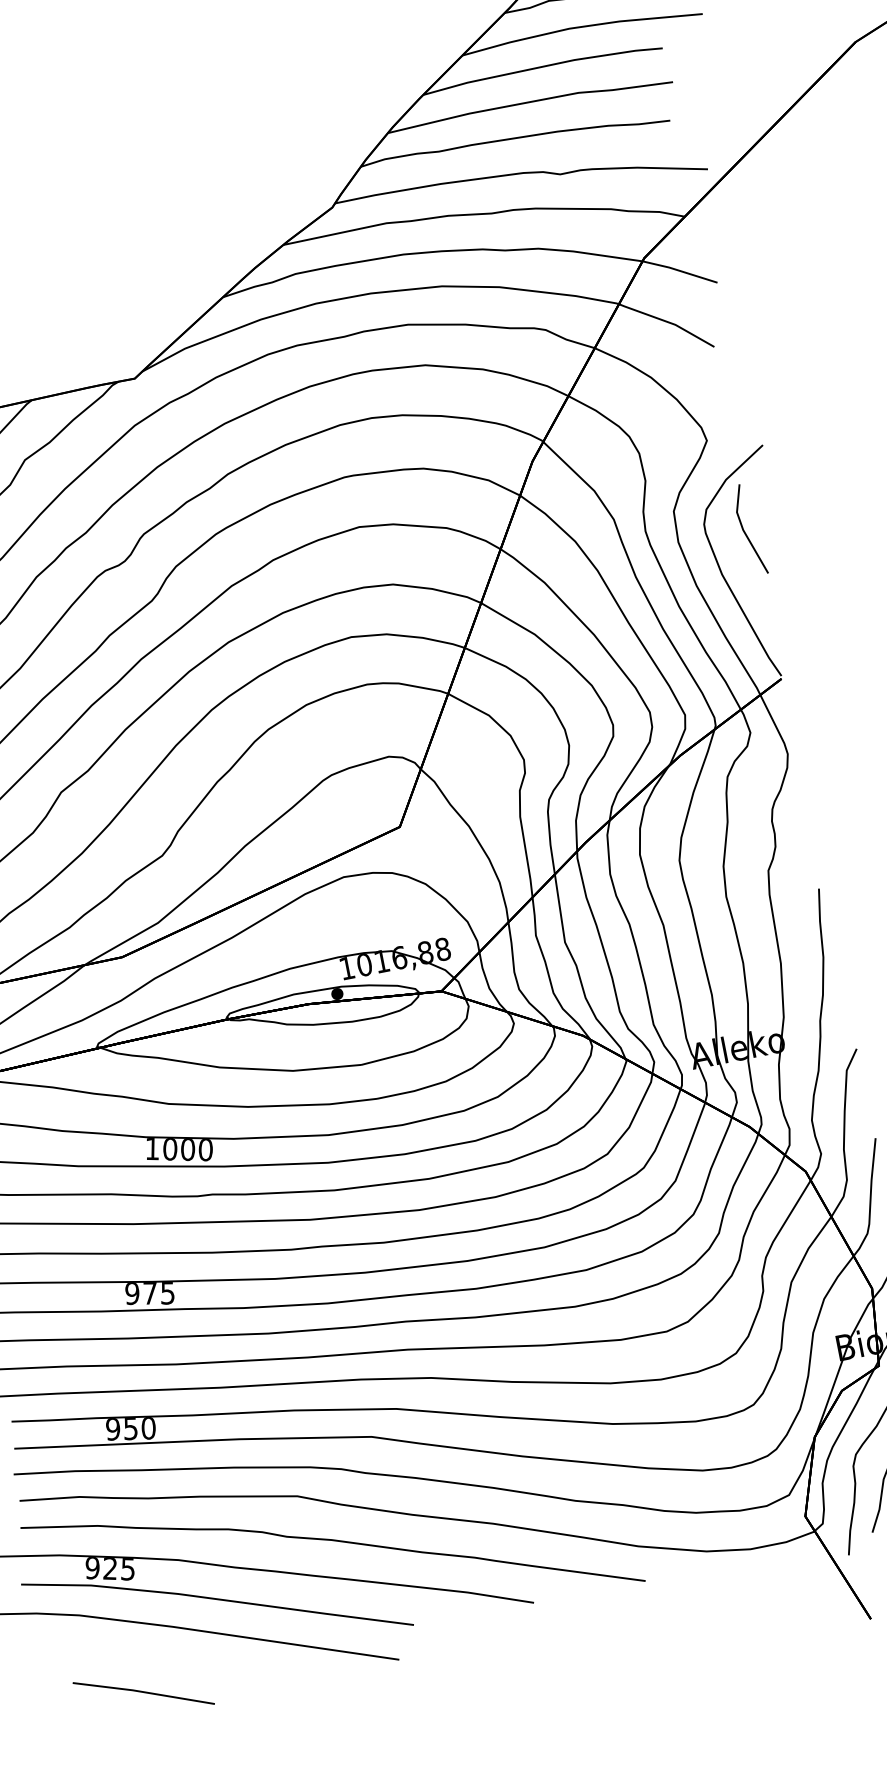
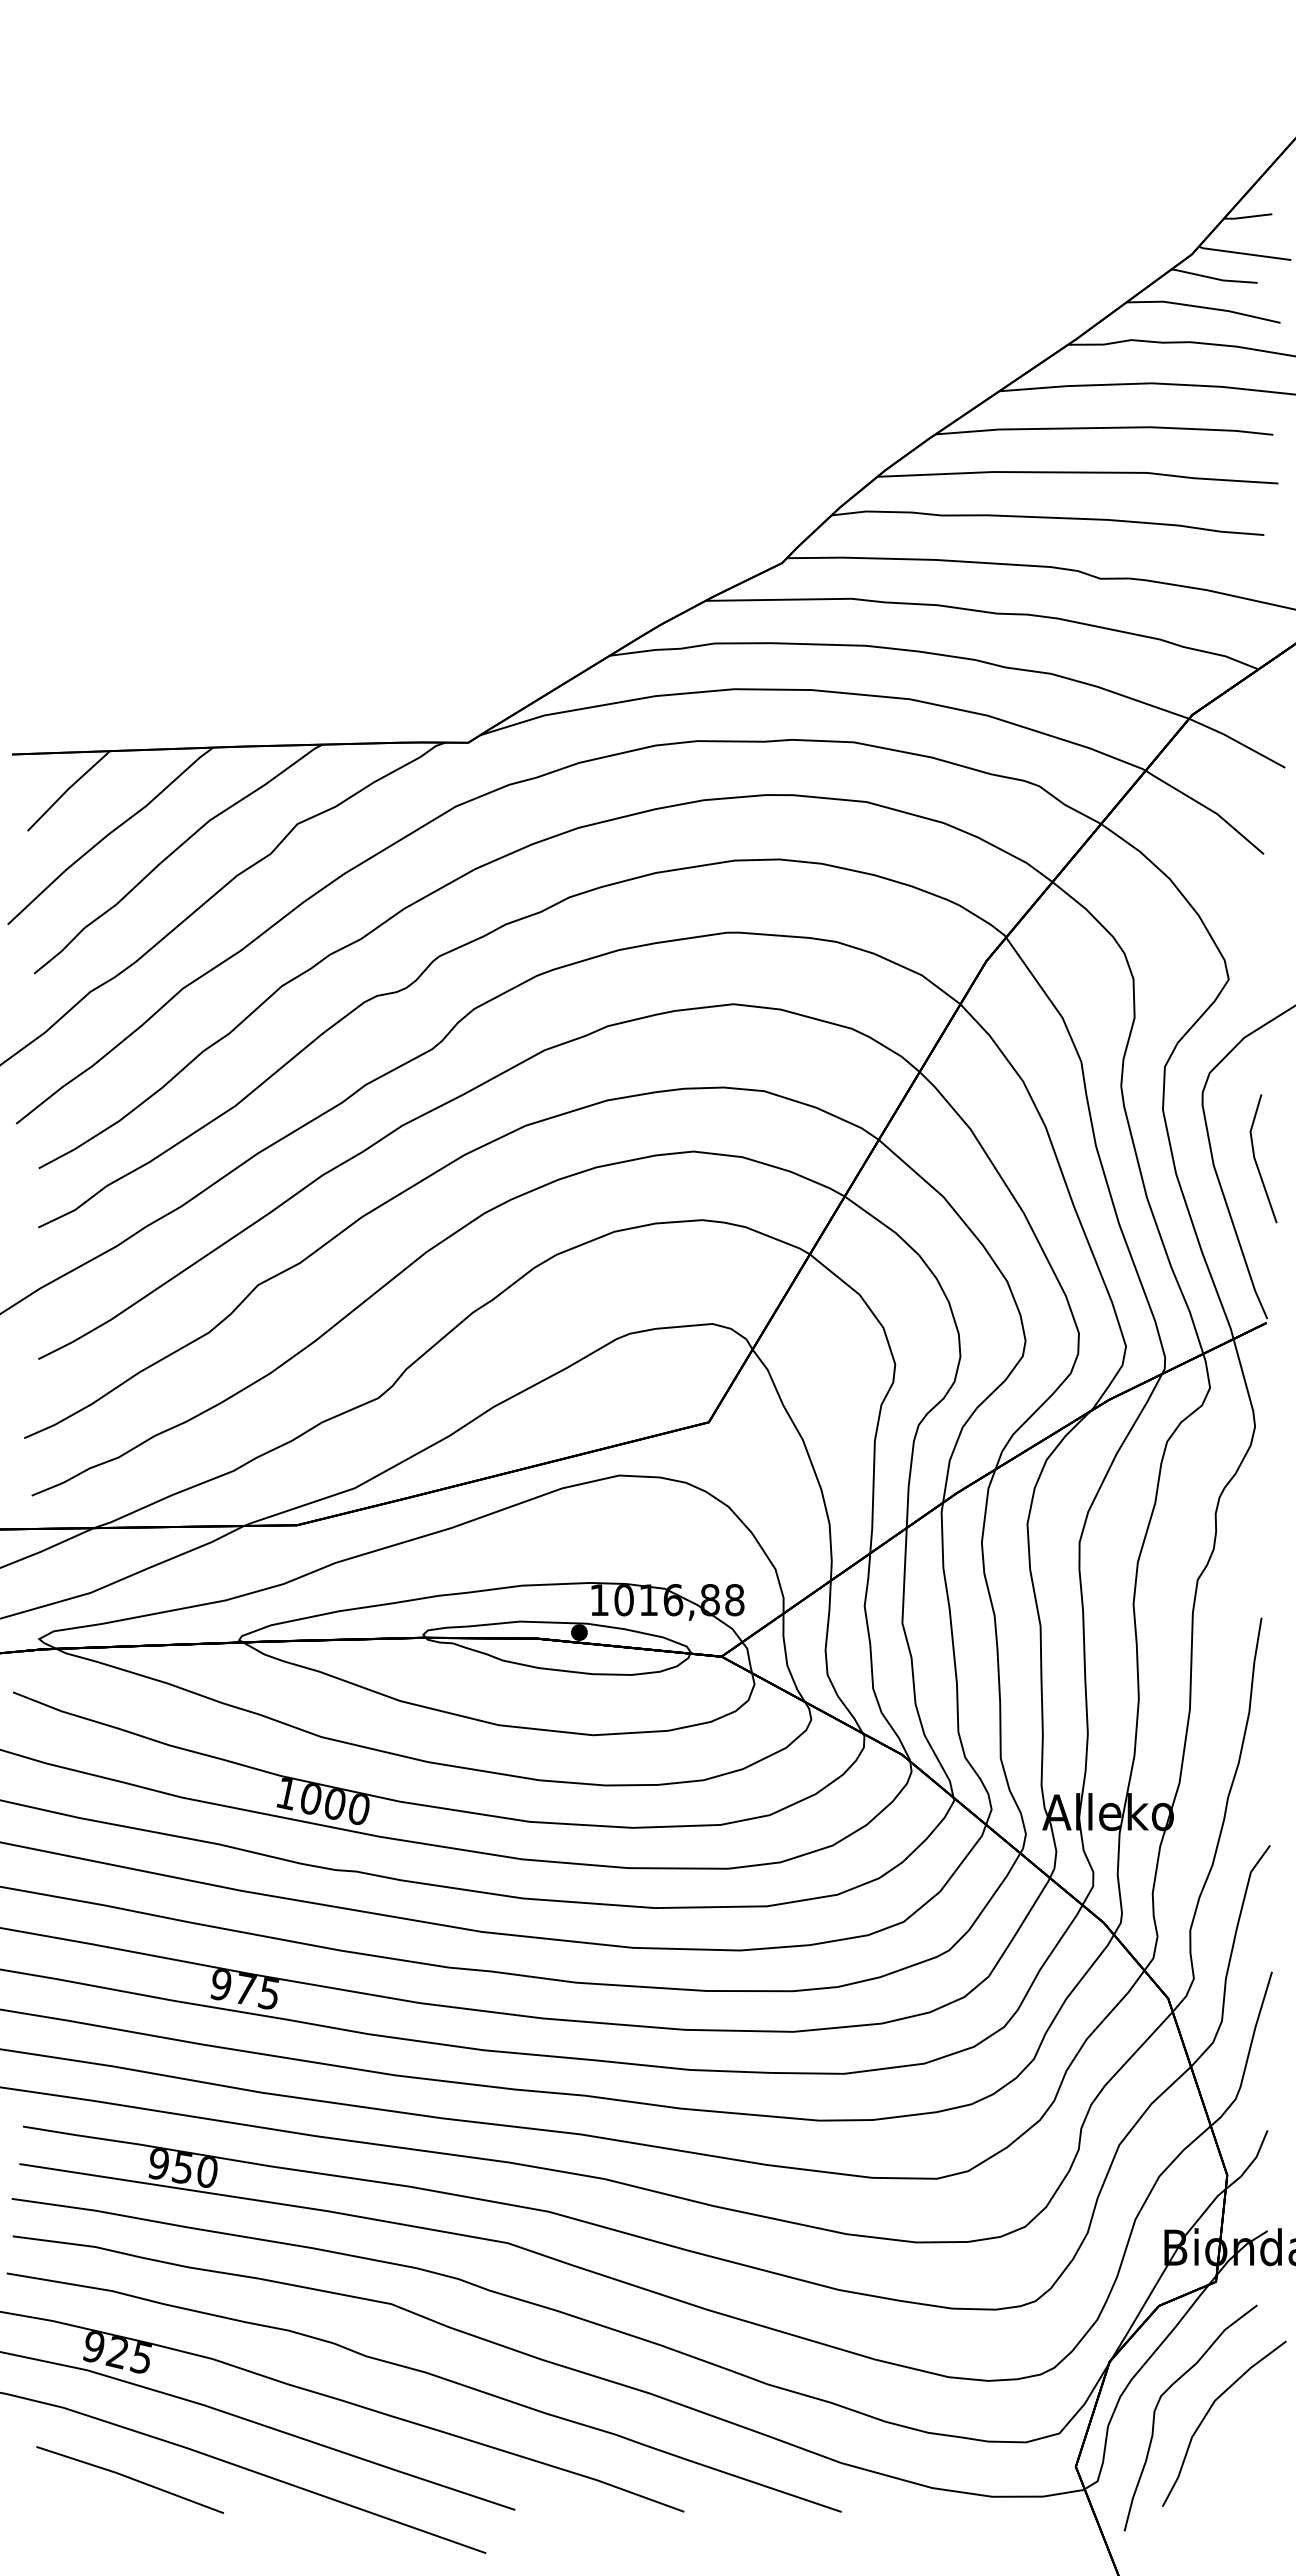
line: (745, 531) -> (1256, 1160), moved
line: (143, 1692) -> (129, 2478), moved

